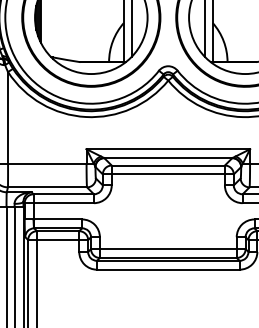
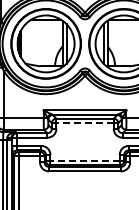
line: (169, 175) -> (85, 123), solid -> dashed
line: (169, 248) -> (85, 160), solid -> dashed

